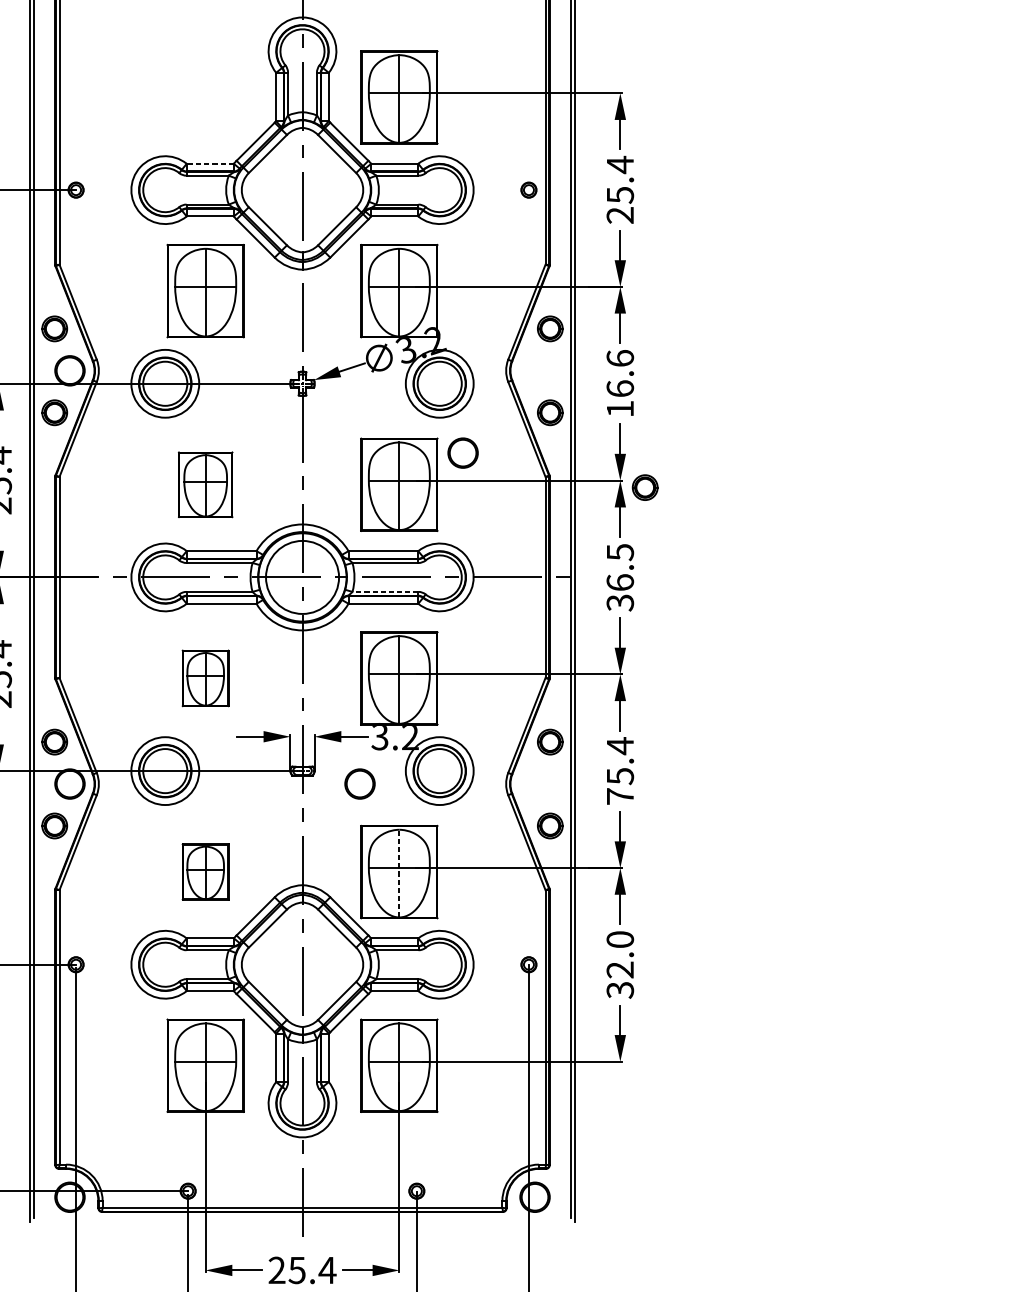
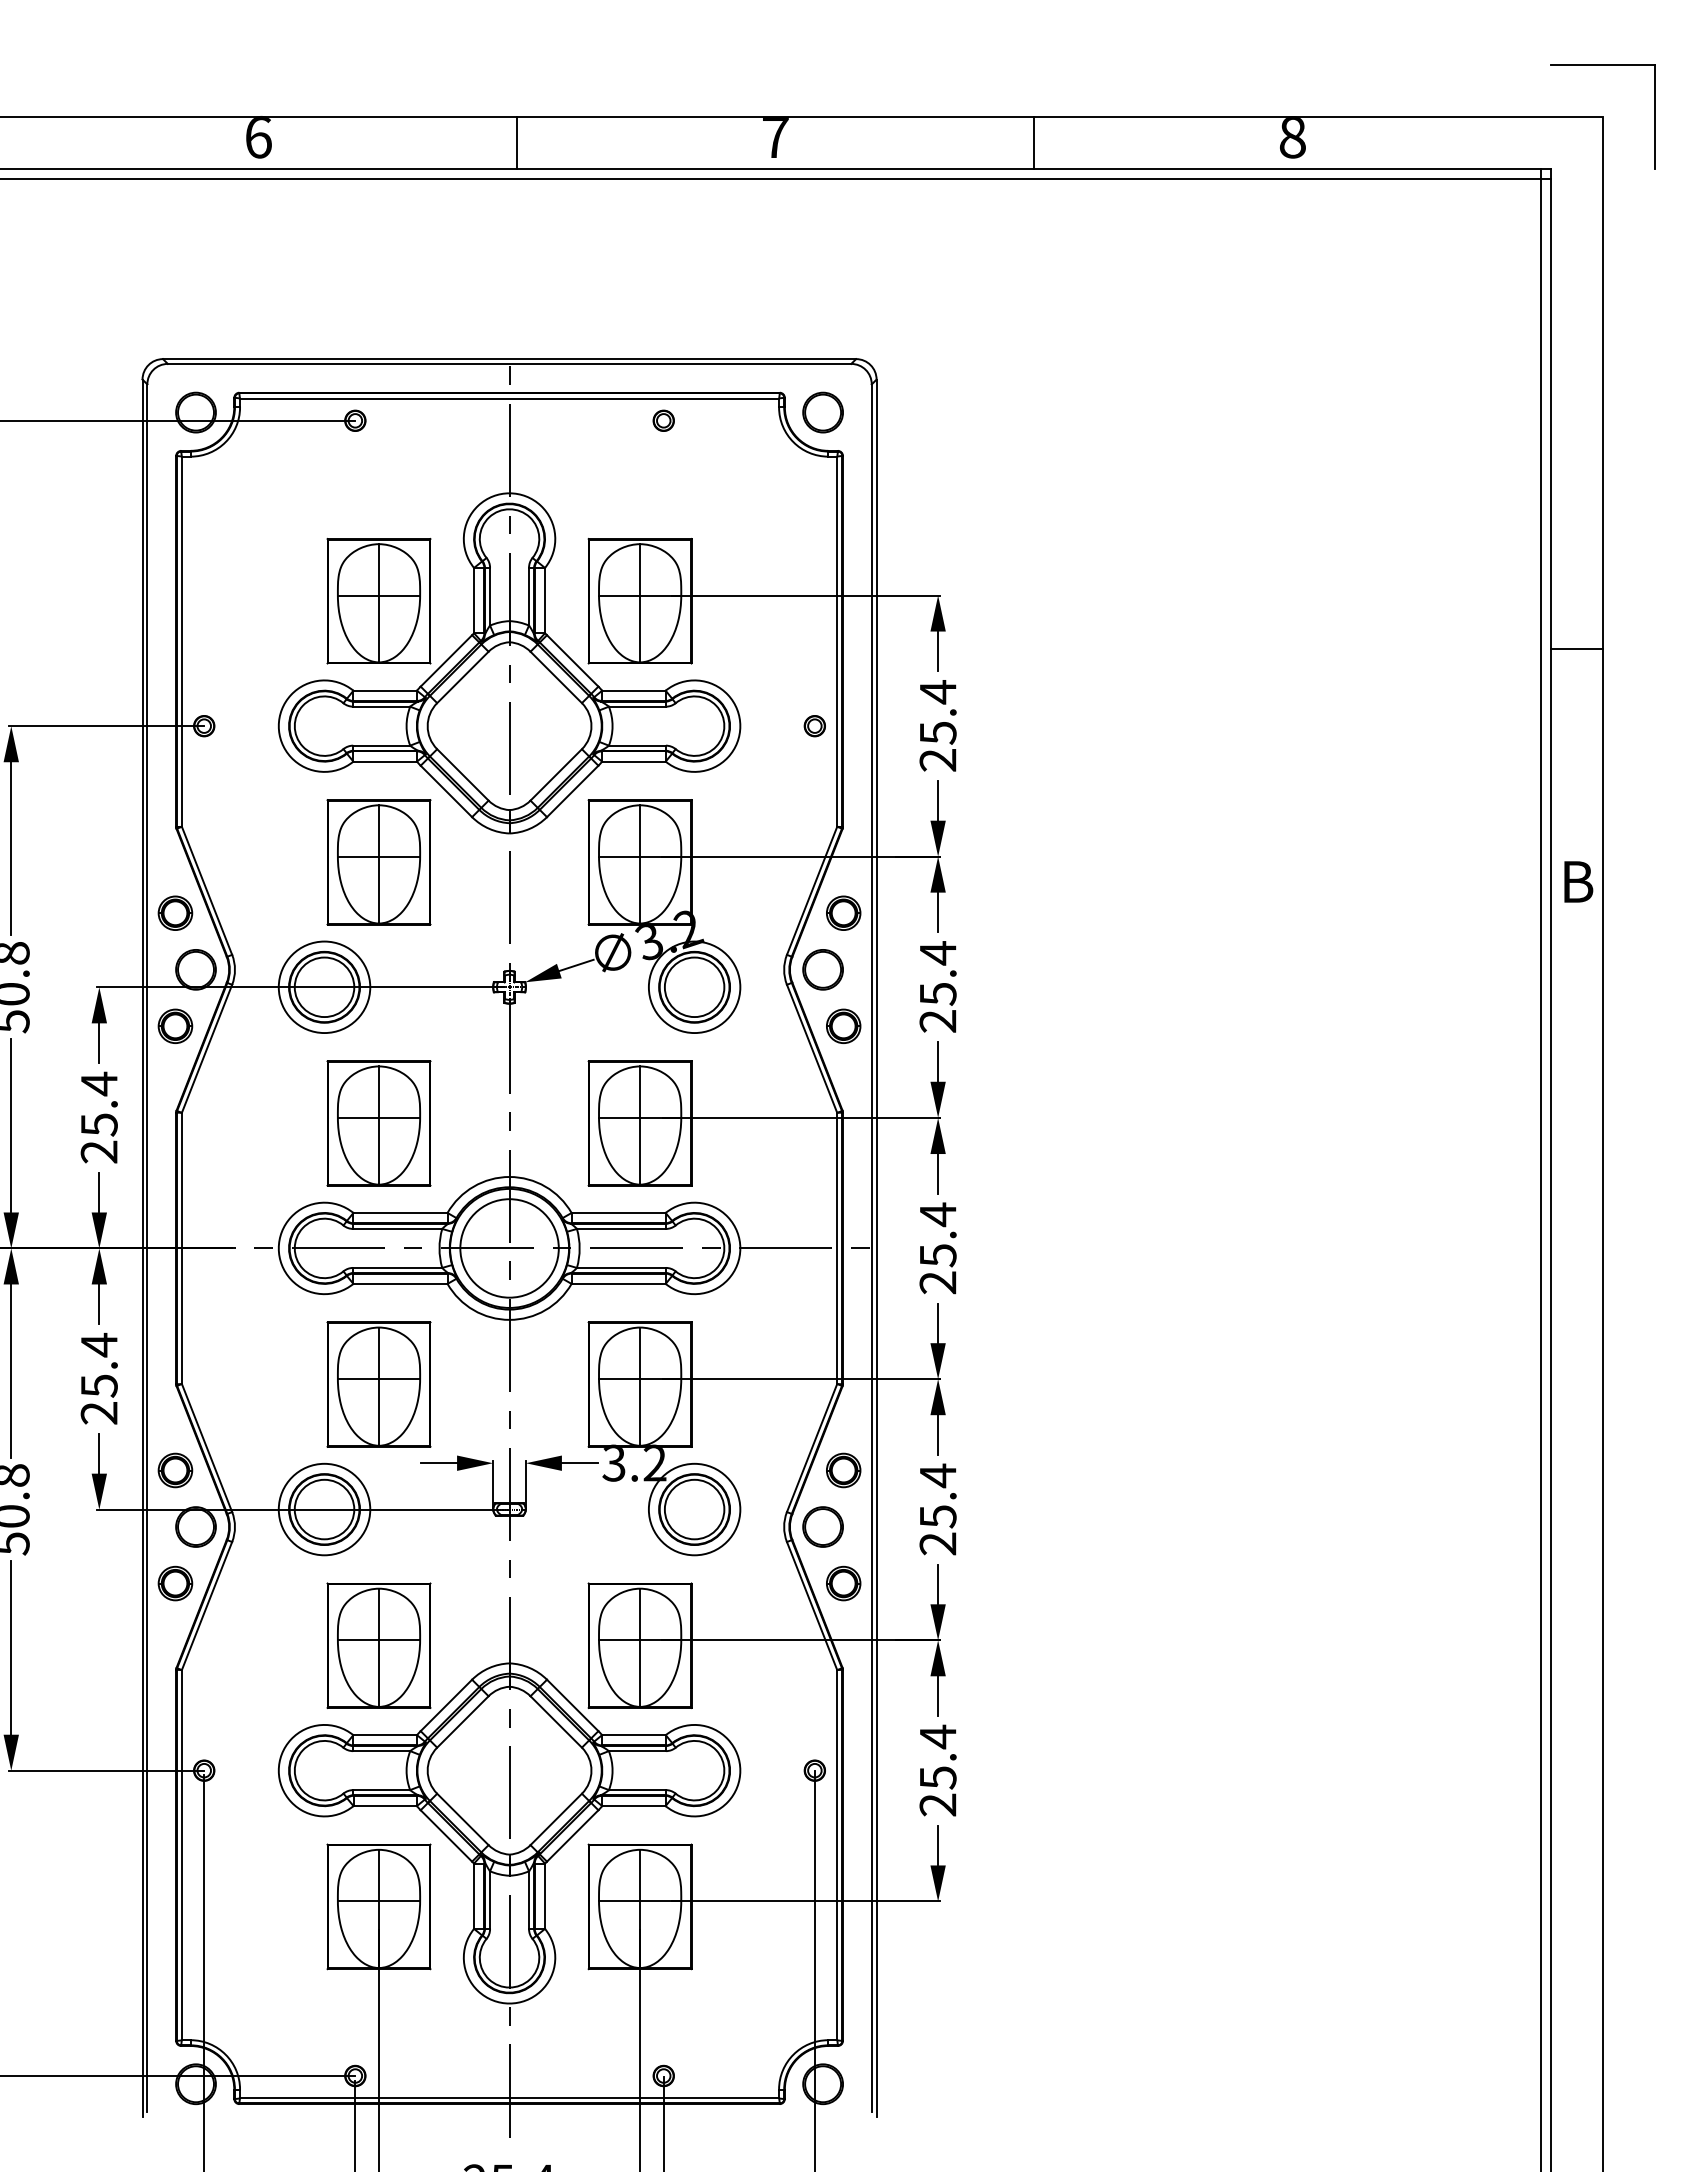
part: (205, 97) -> (378, 601), added
line: (210, 163) -> (385, 690), dashed -> solid
text: (619, 383) -> (937, 986), 16.6 -> 25.4
part: (462, 452) -> (822, 969), moved
part: (205, 484) -> (378, 1123), size x1.43
part: (645, 487) -> (971, 1126), removed
text: (619, 577) -> (937, 1248), 36.5 -> 25.4
line: (384, 591) -> (620, 1267), dashed -> solid
part: (205, 678) -> (378, 1384), size x1.67
part: (359, 783) -> (822, 1526), moved
text: (619, 796) -> (937, 1543), 75.4 -> 25.4
part: (205, 871) -> (378, 1645), size x1.67
line: (399, 873) -> (640, 1647), dashed -> solid
text: (619, 964) -> (937, 1770), 32.0 -> 25.4

